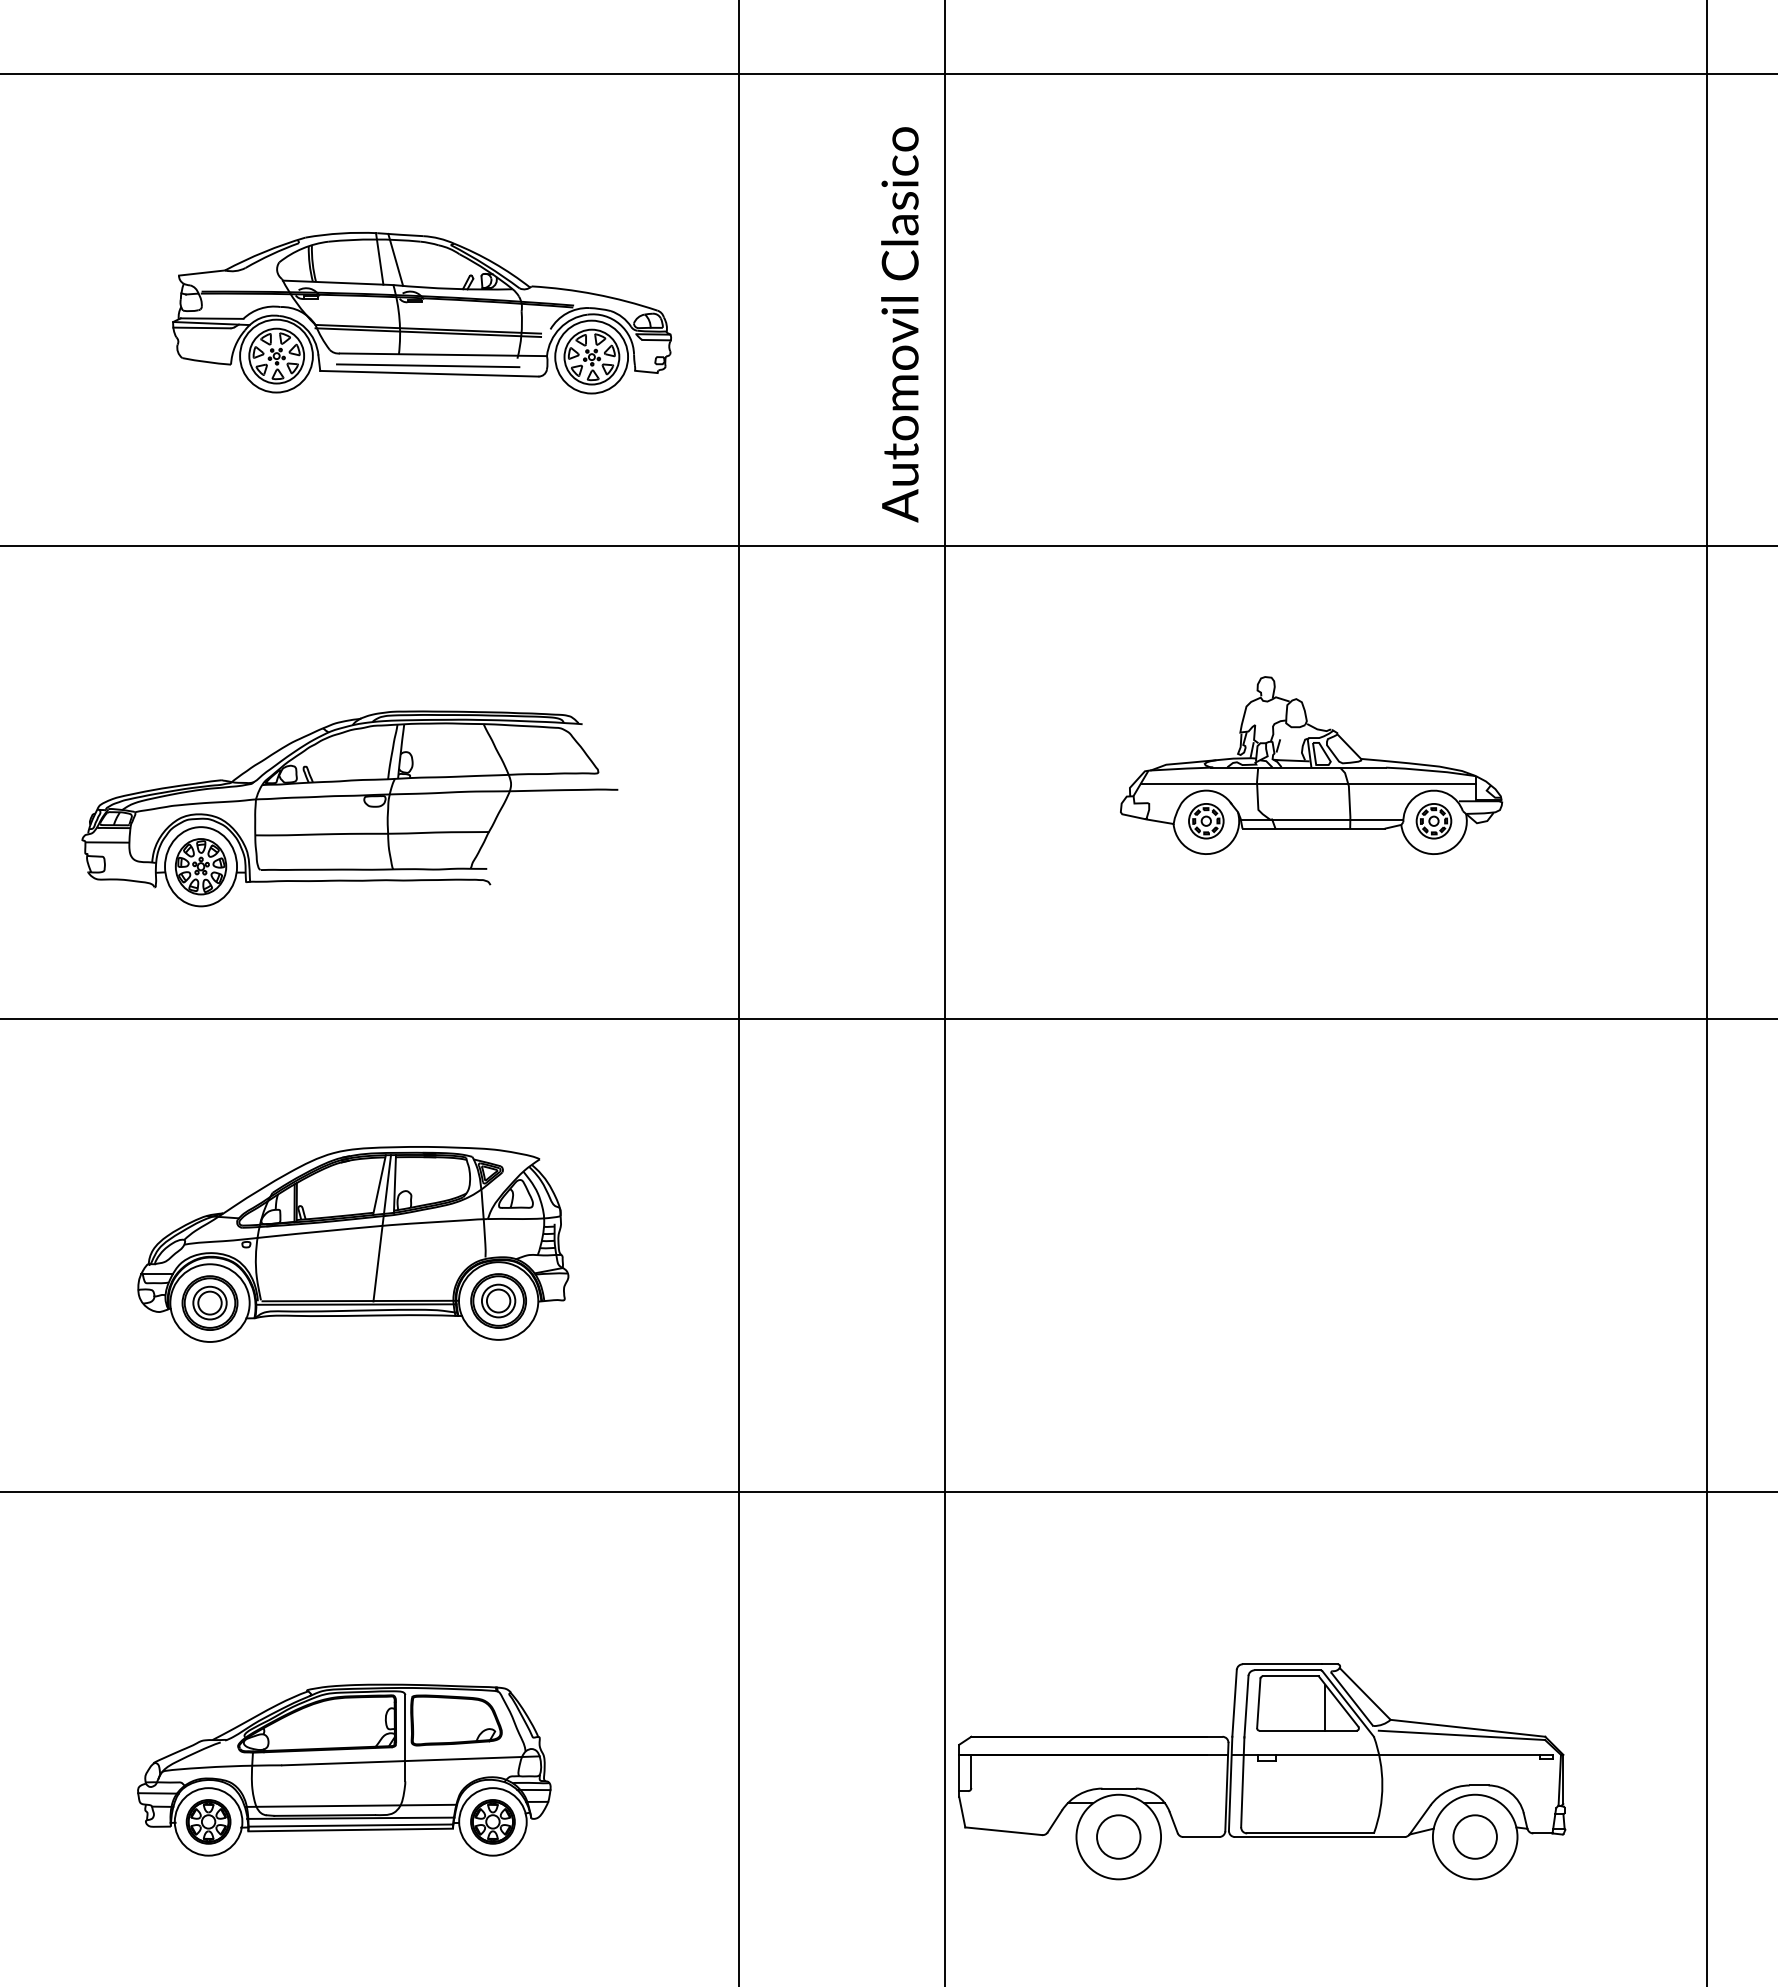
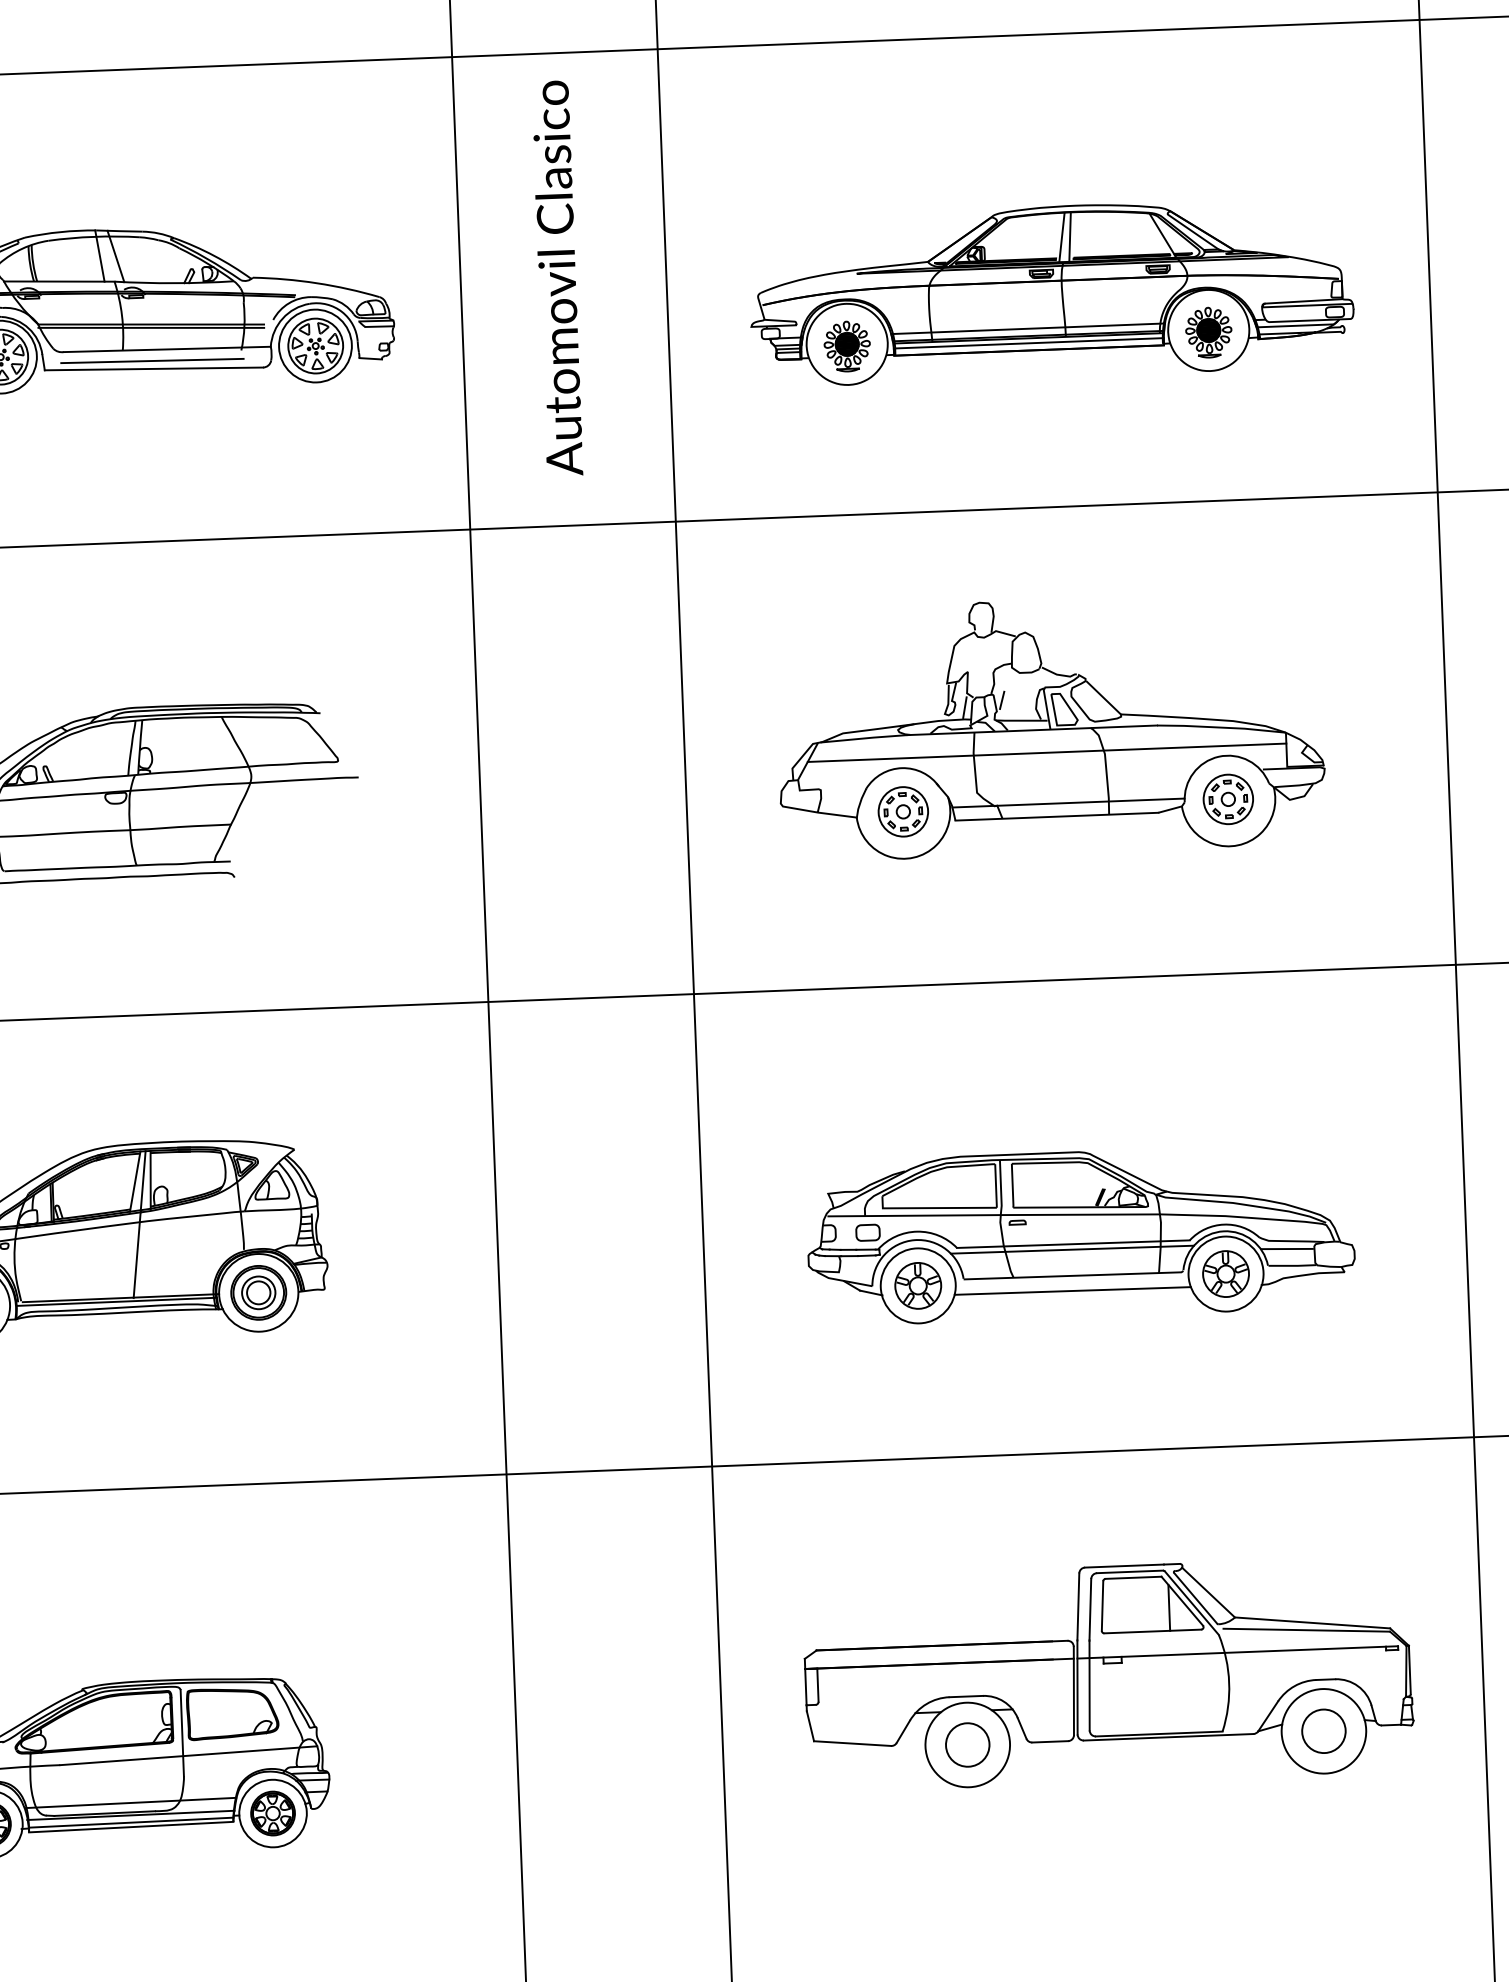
text: (899, 324) -> (556, 278), moved
part: (1329, 331) -> (1051, 292), added
part: (1311, 765) -> (1050, 726), size x1.43
part: (1322, 1274) -> (1080, 1234), added
part: (1262, 1771) -> (1108, 1673), moved

